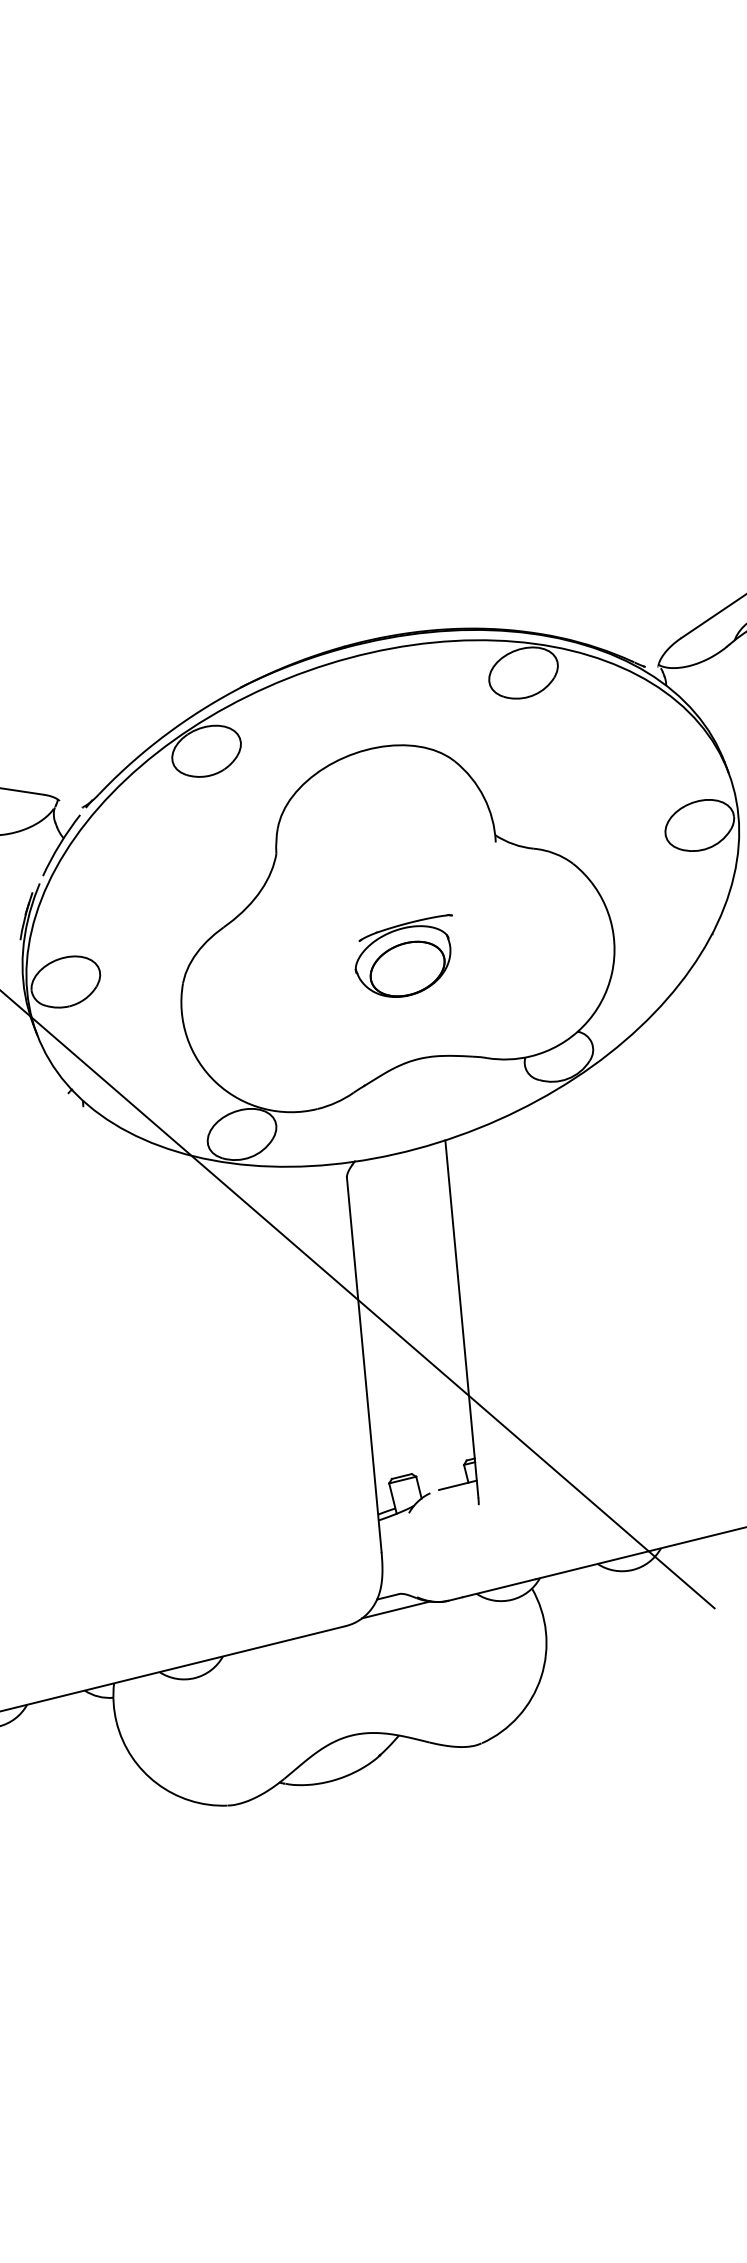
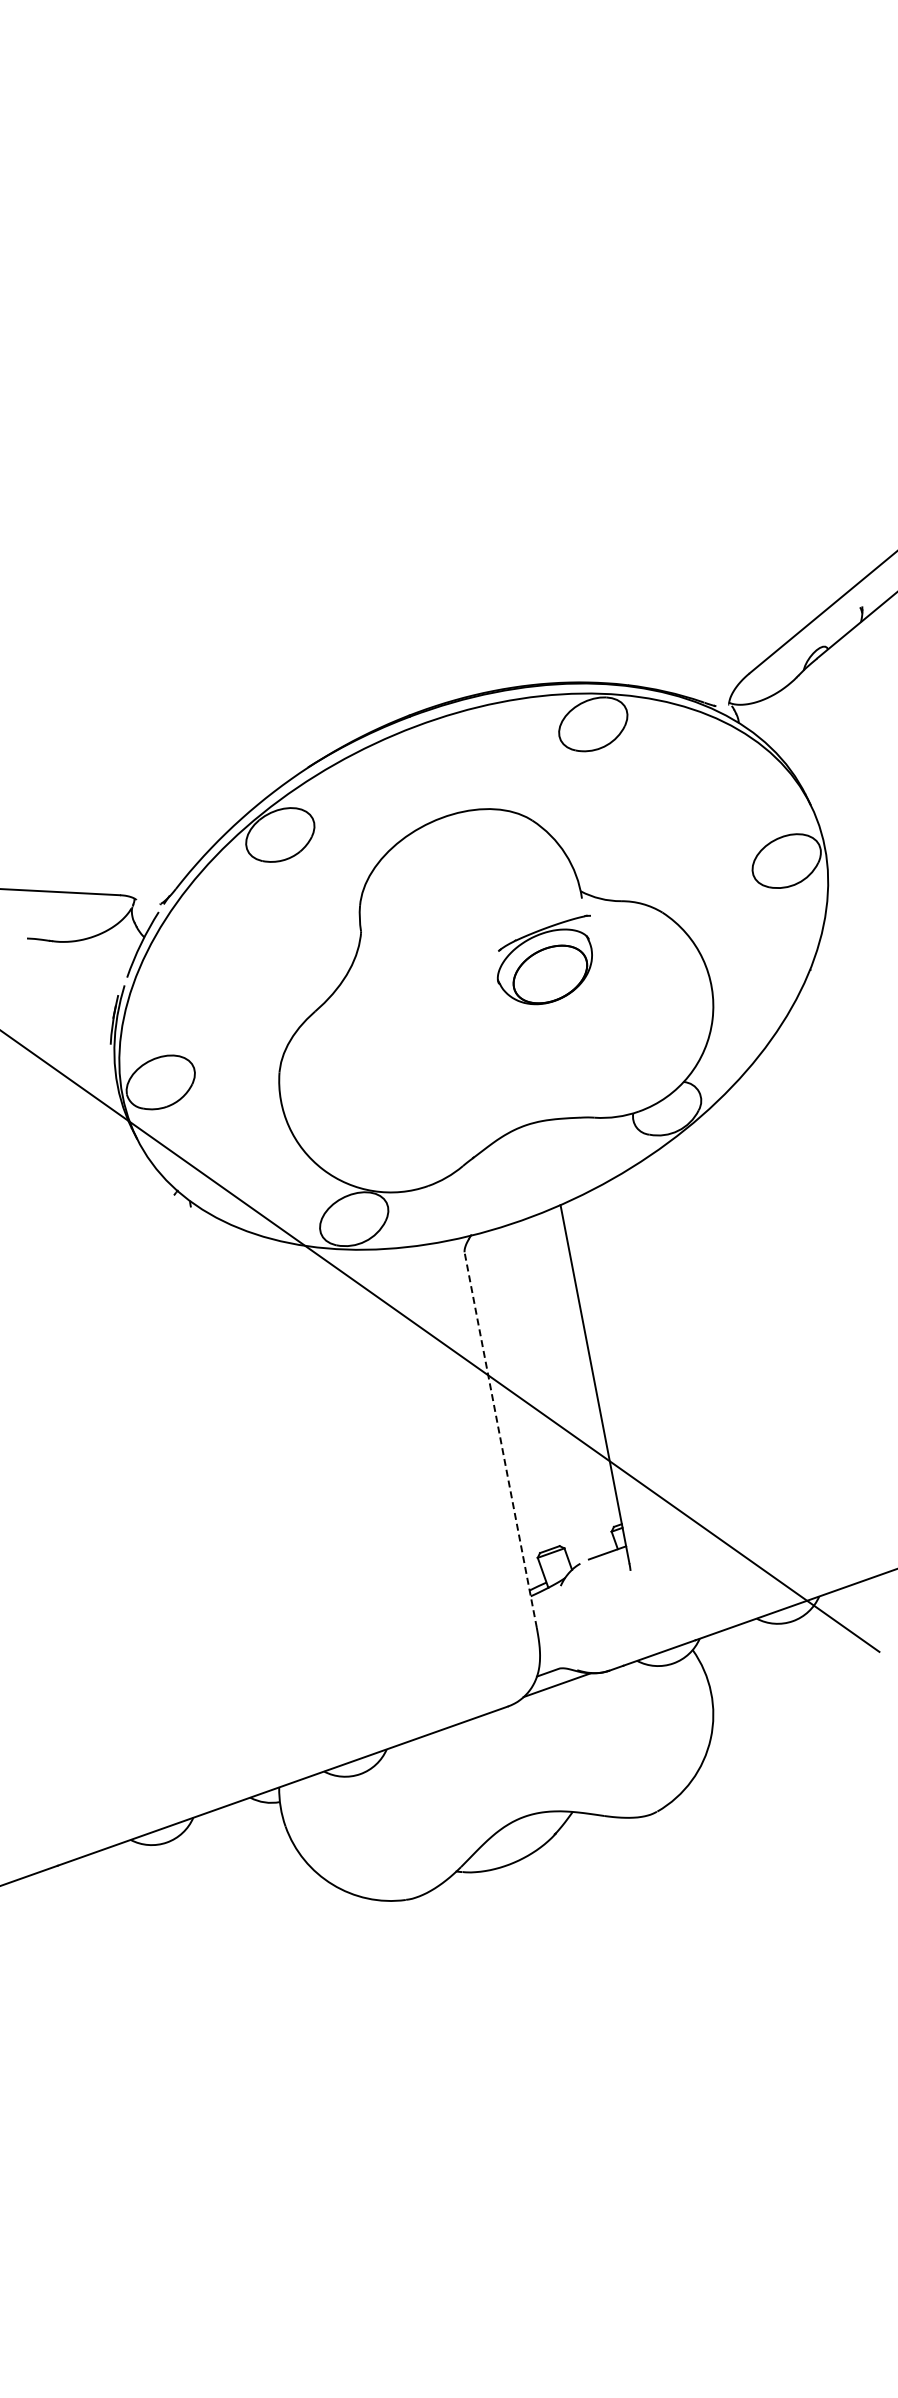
part: (403, 953) -> (544, 959), moved
line: (364, 1364) -> (500, 1439), solid -> dashed

